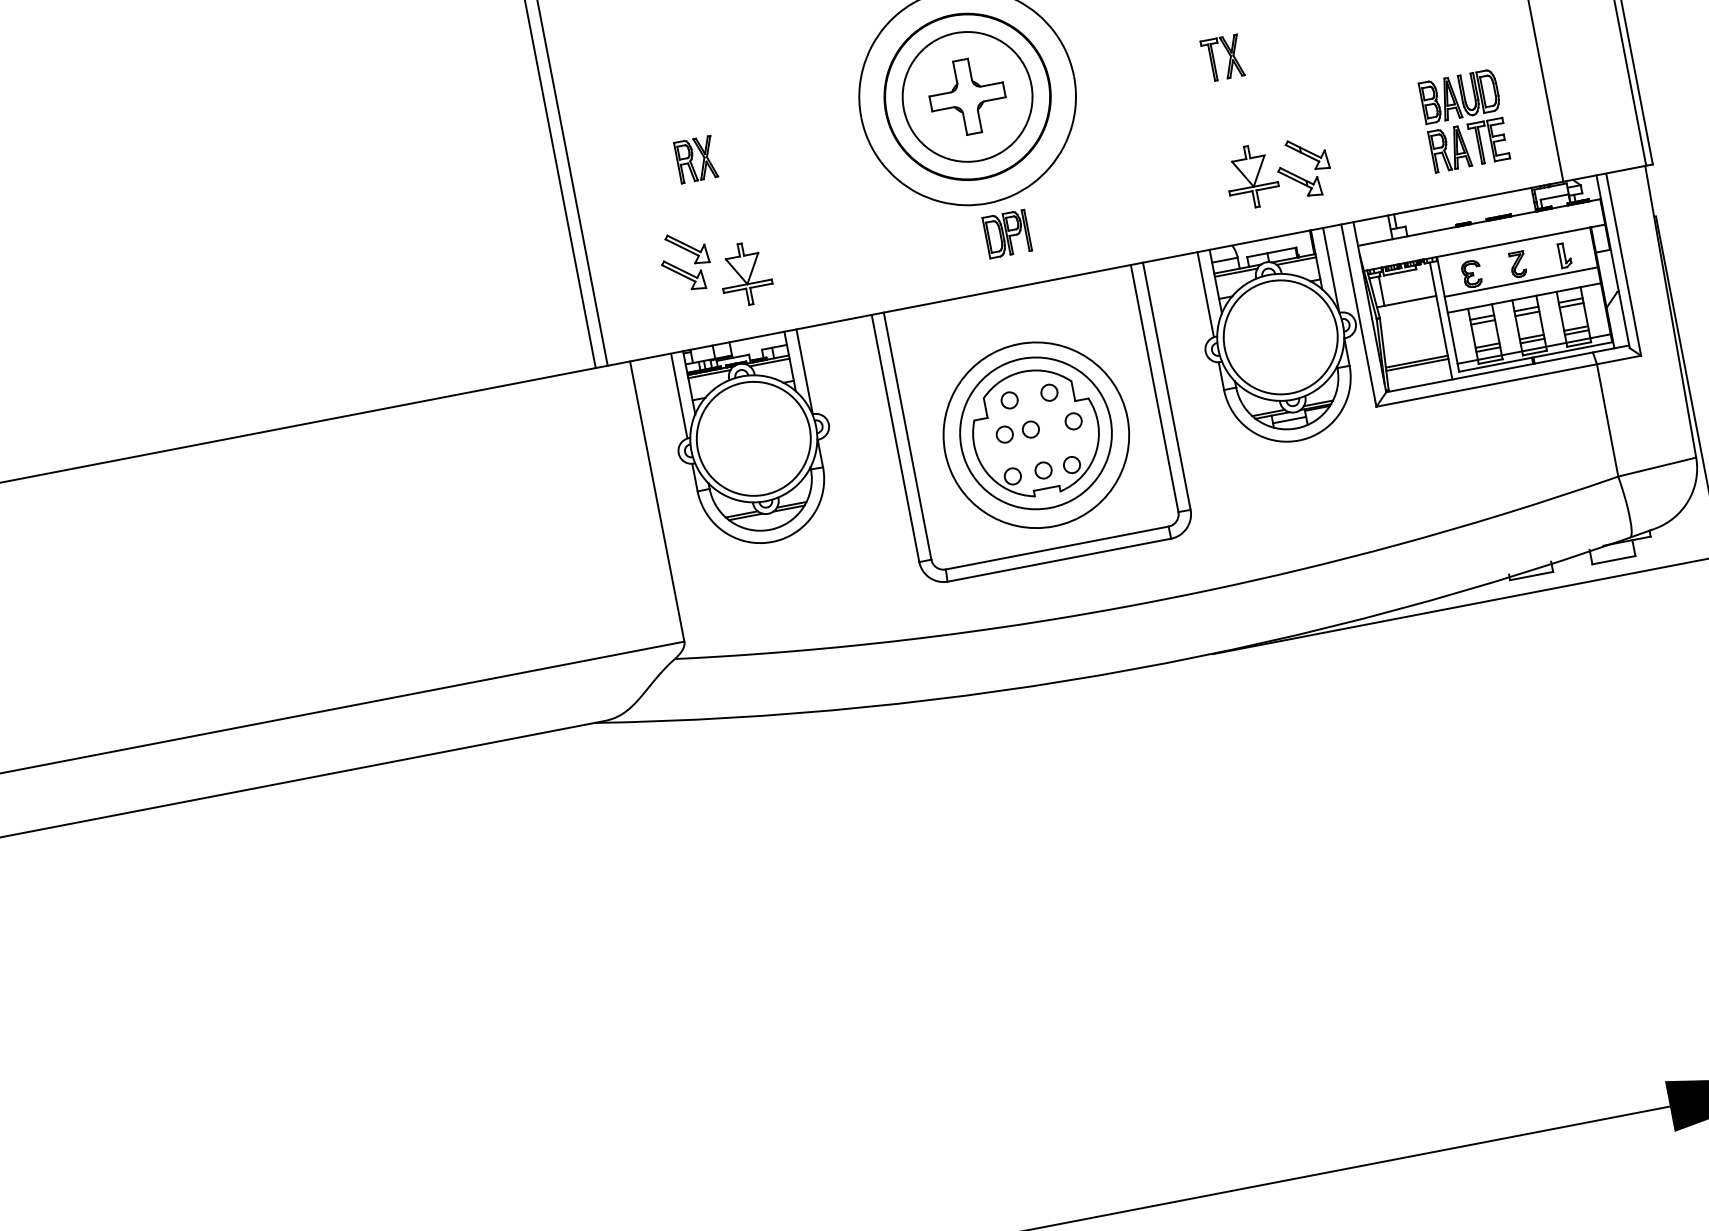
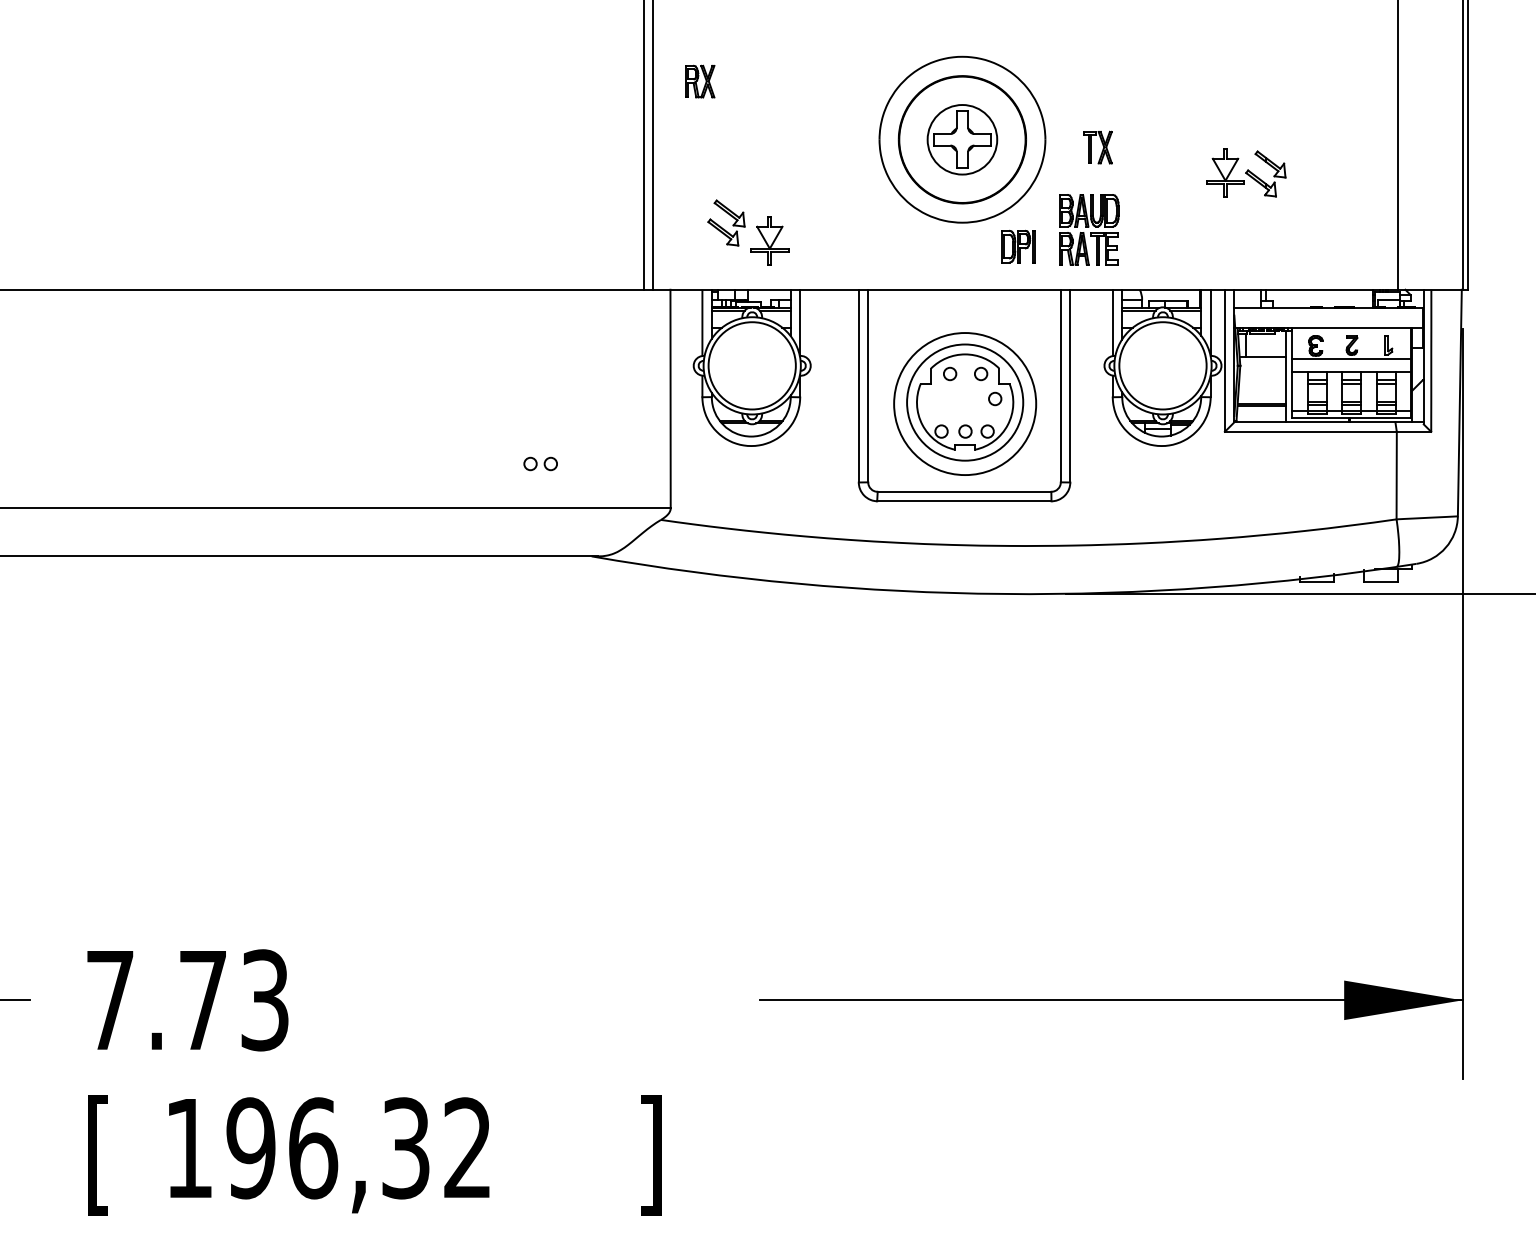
part: (1222, 58) -> (1097, 147), moved
circle: (967, 96) -> (962, 139), size x0.7
part: (1464, 120) -> (1089, 229), moved
part: (696, 159) -> (700, 81), moved
part: (1278, 171) -> (1246, 172), moved
part: (1007, 233) -> (1018, 246), moved
part: (1017, 431) -> (540, 463), moved

